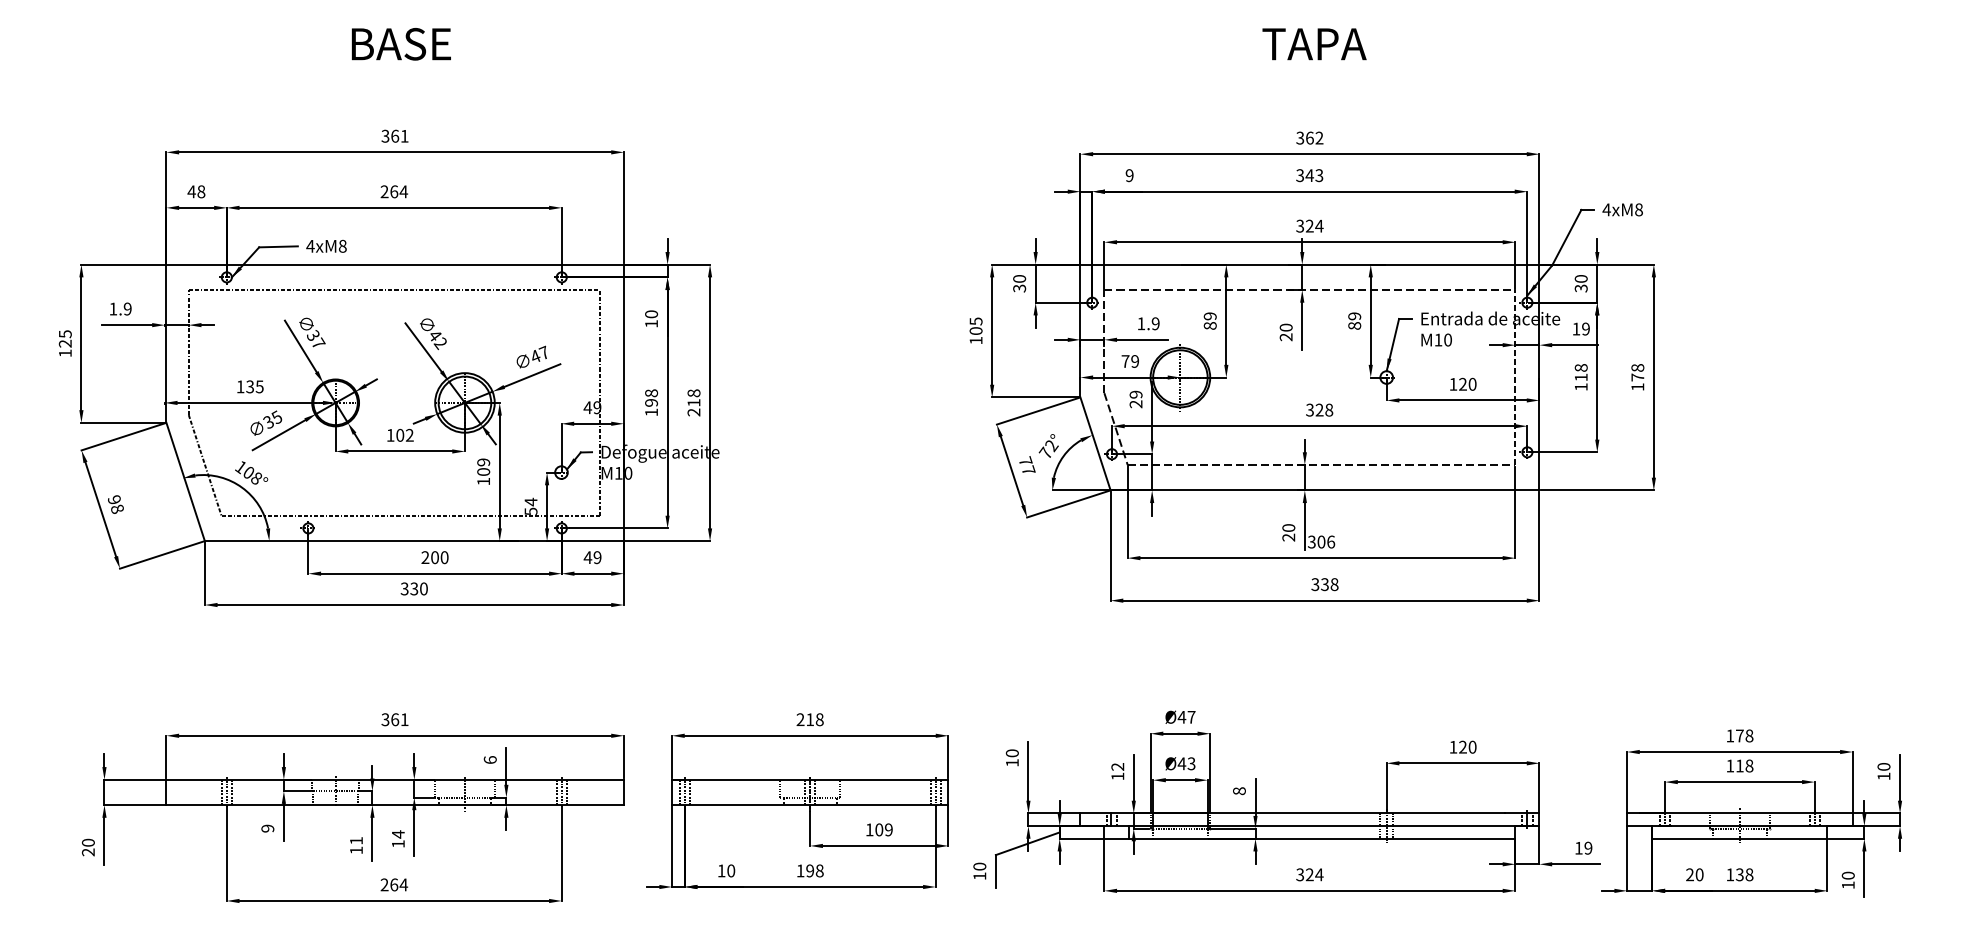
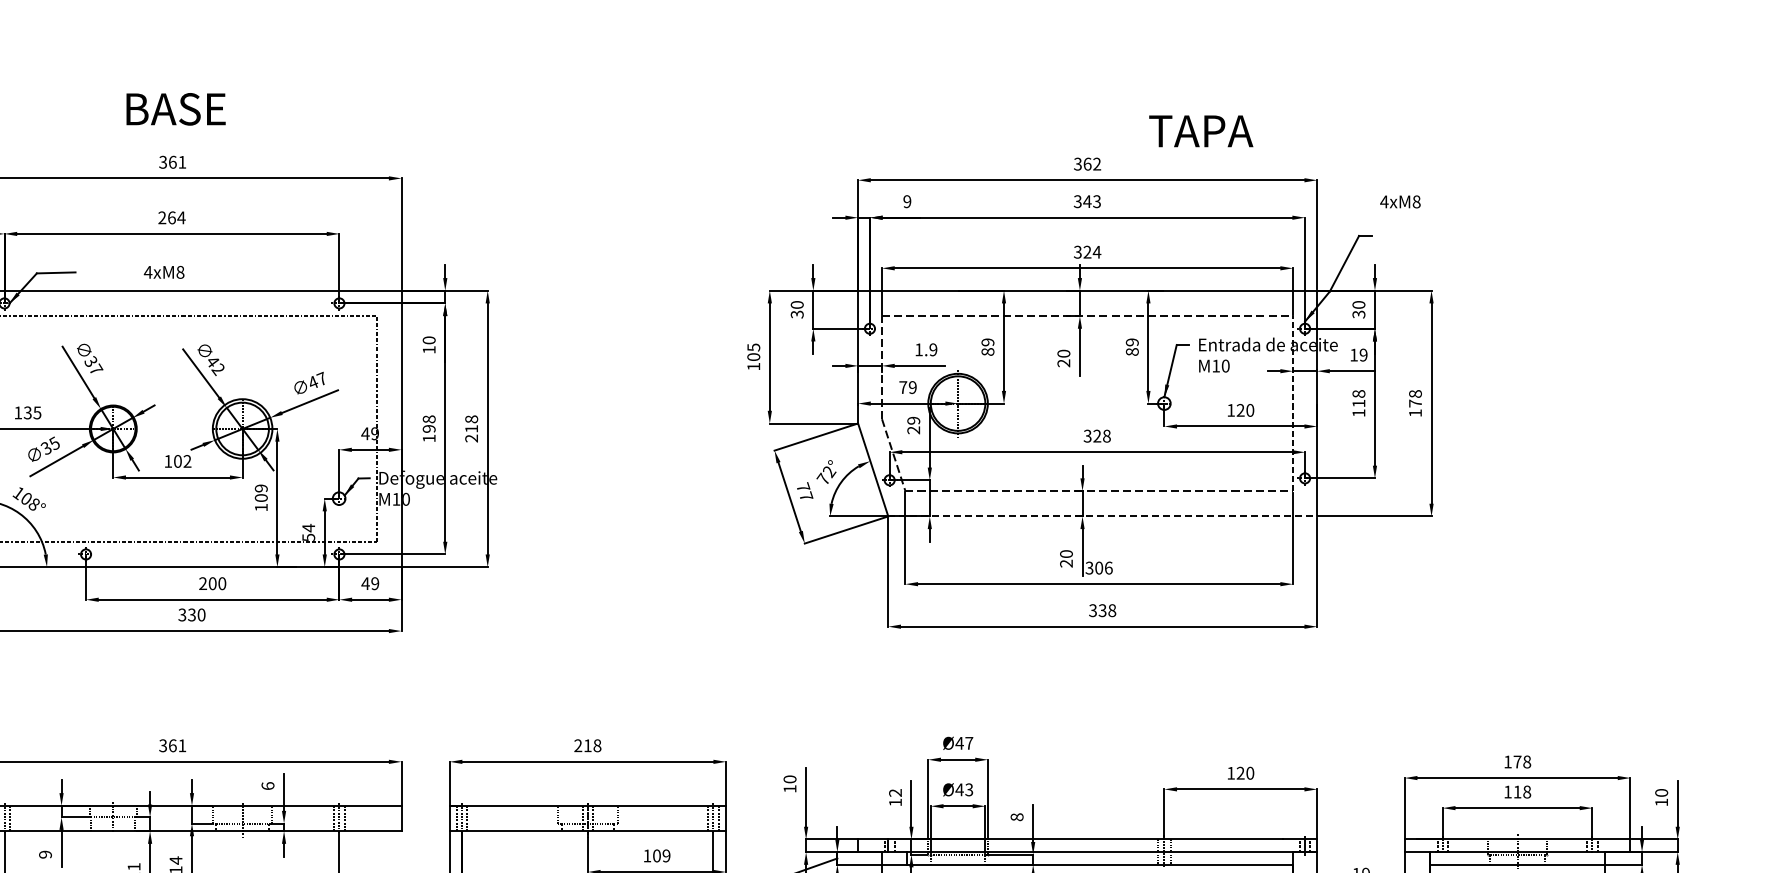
text: (400, 44) -> (175, 109), moved
text: (1314, 44) -> (1201, 131), moved
text: (1622, 209) -> (1400, 201), moved
text: (326, 245) -> (164, 271), moved
line: (1325, 490) -> (1103, 516), solid -> dashed

